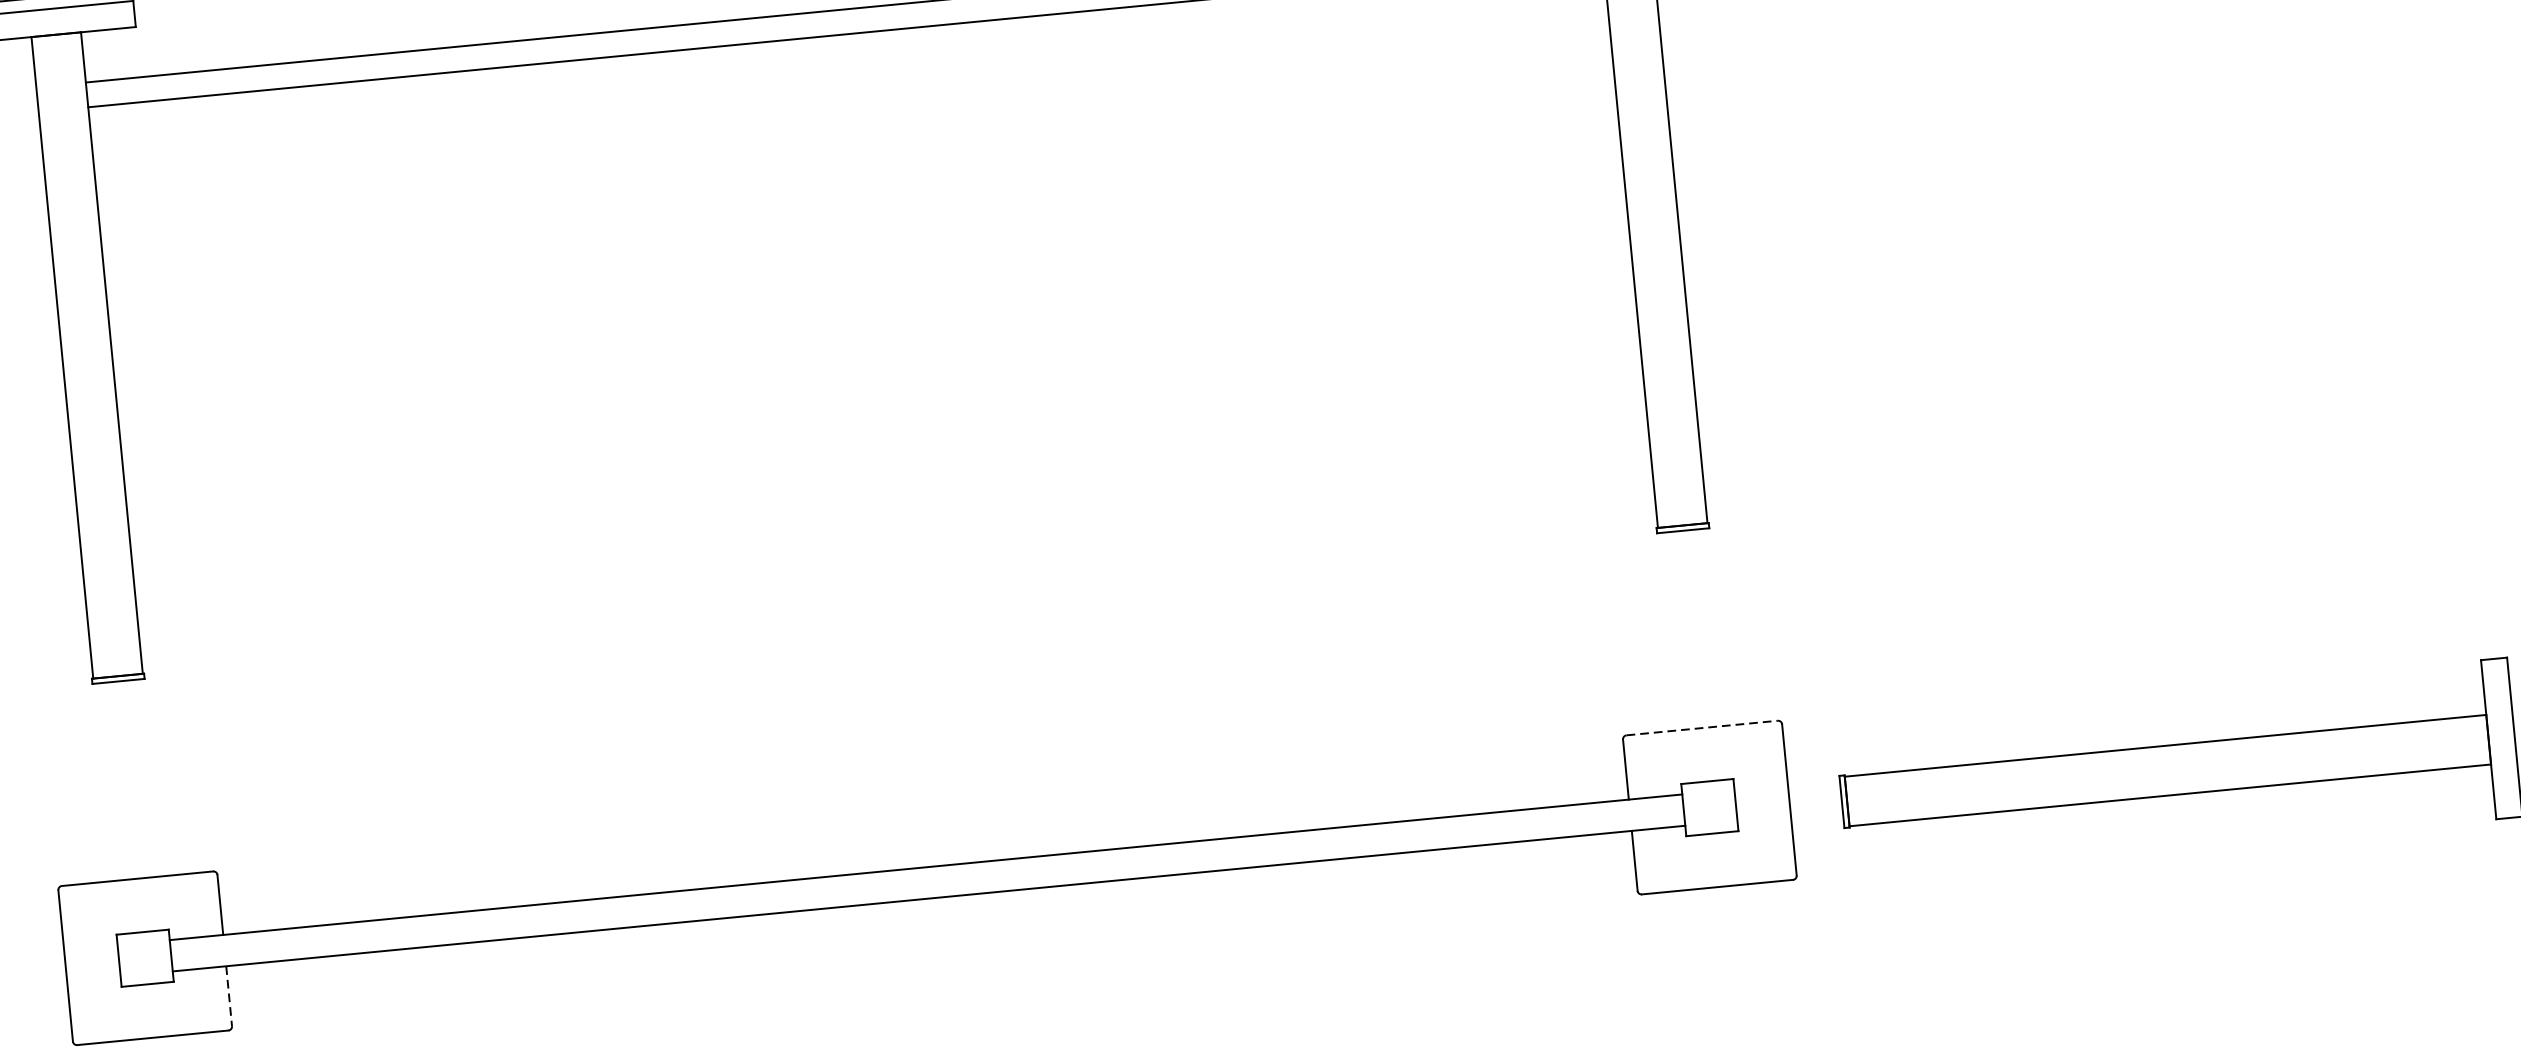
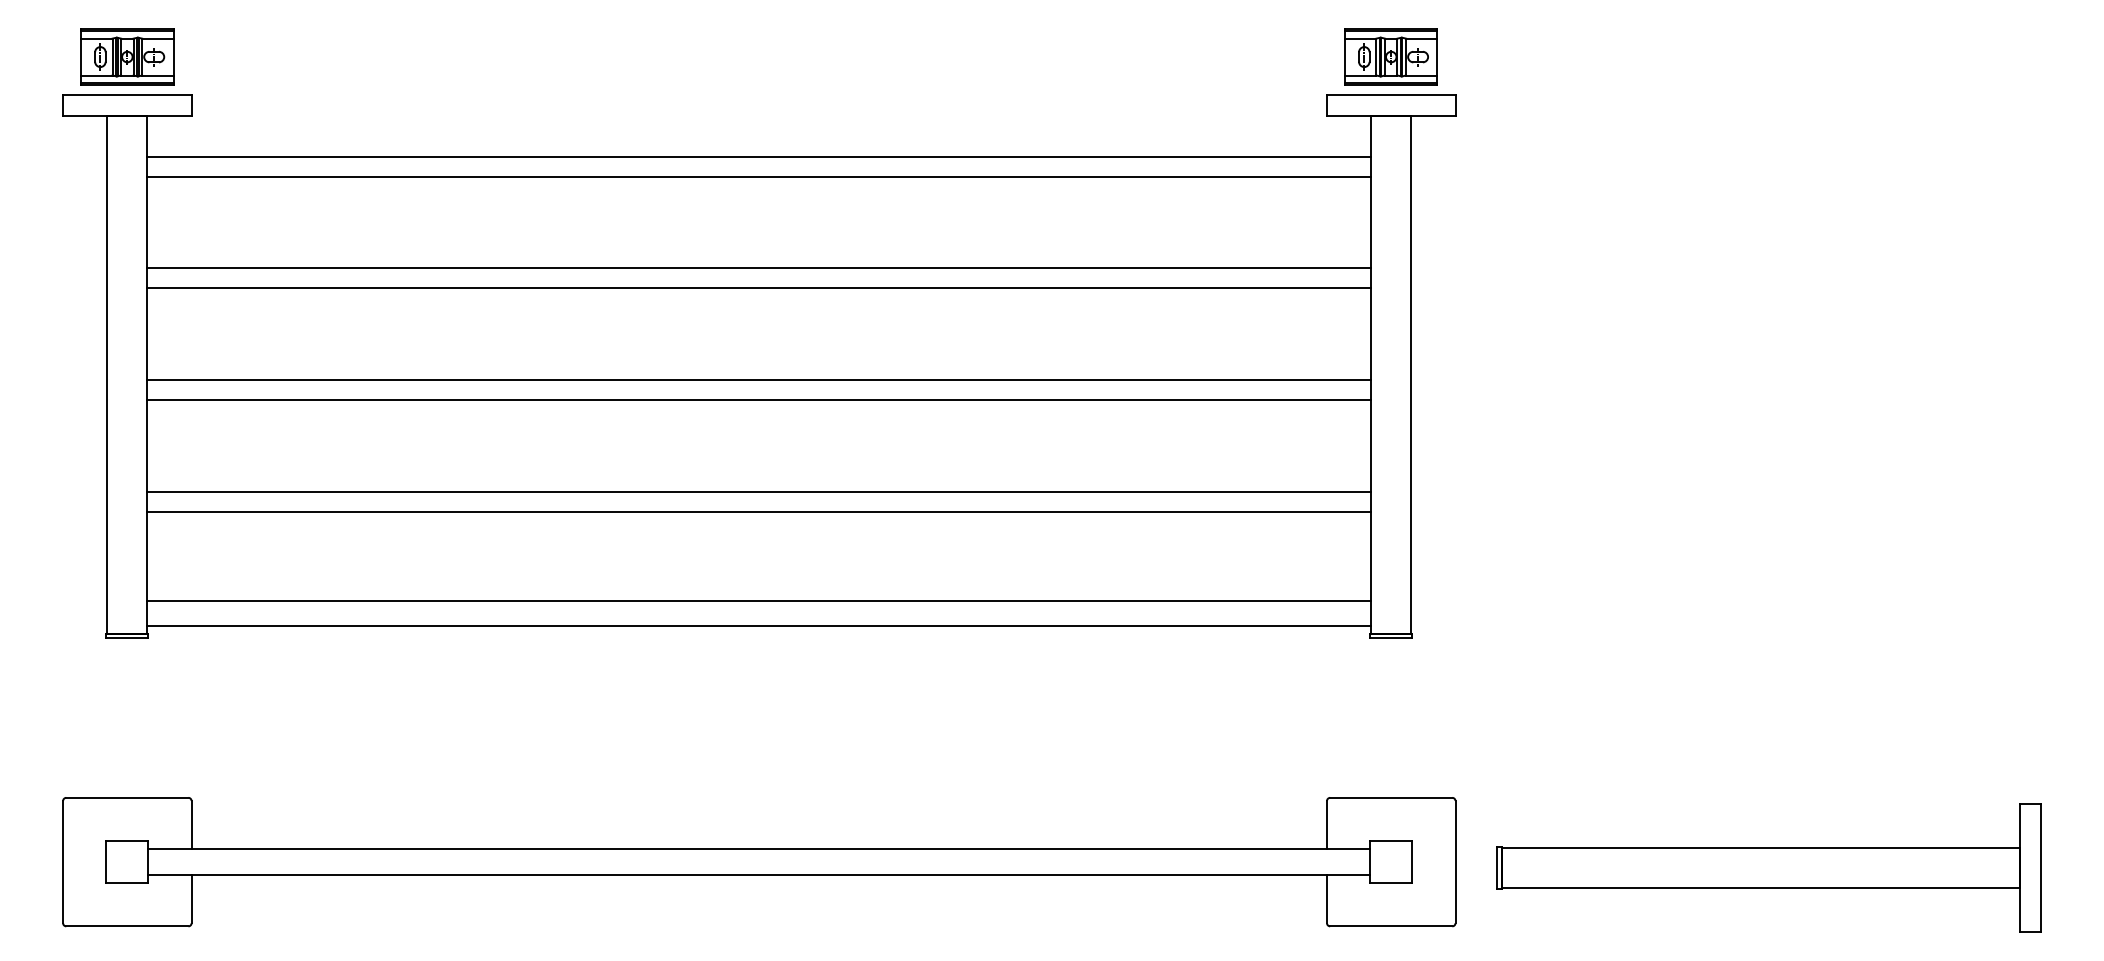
line: (857, 148) -> (759, 268), added
line: (859, 172) -> (759, 288), added
line: (870, 285) -> (759, 379), added
line: (872, 310) -> (759, 399), added
line: (883, 424) -> (759, 491), added
line: (885, 448) -> (759, 511), added
line: (896, 559) -> (759, 600), added
line: (899, 590) -> (759, 625), added
line: (1702, 727) -> (1391, 797), dashed -> solid
line: (229, 996) -> (191, 899), dashed -> solid

